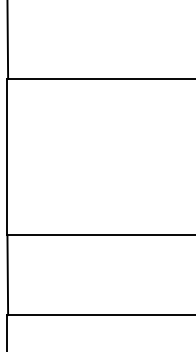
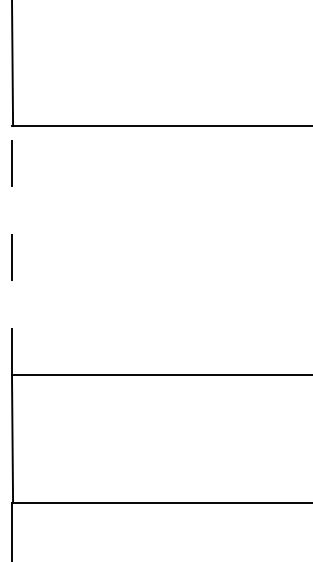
line: (7, 156) -> (12, 249), solid -> dashed

